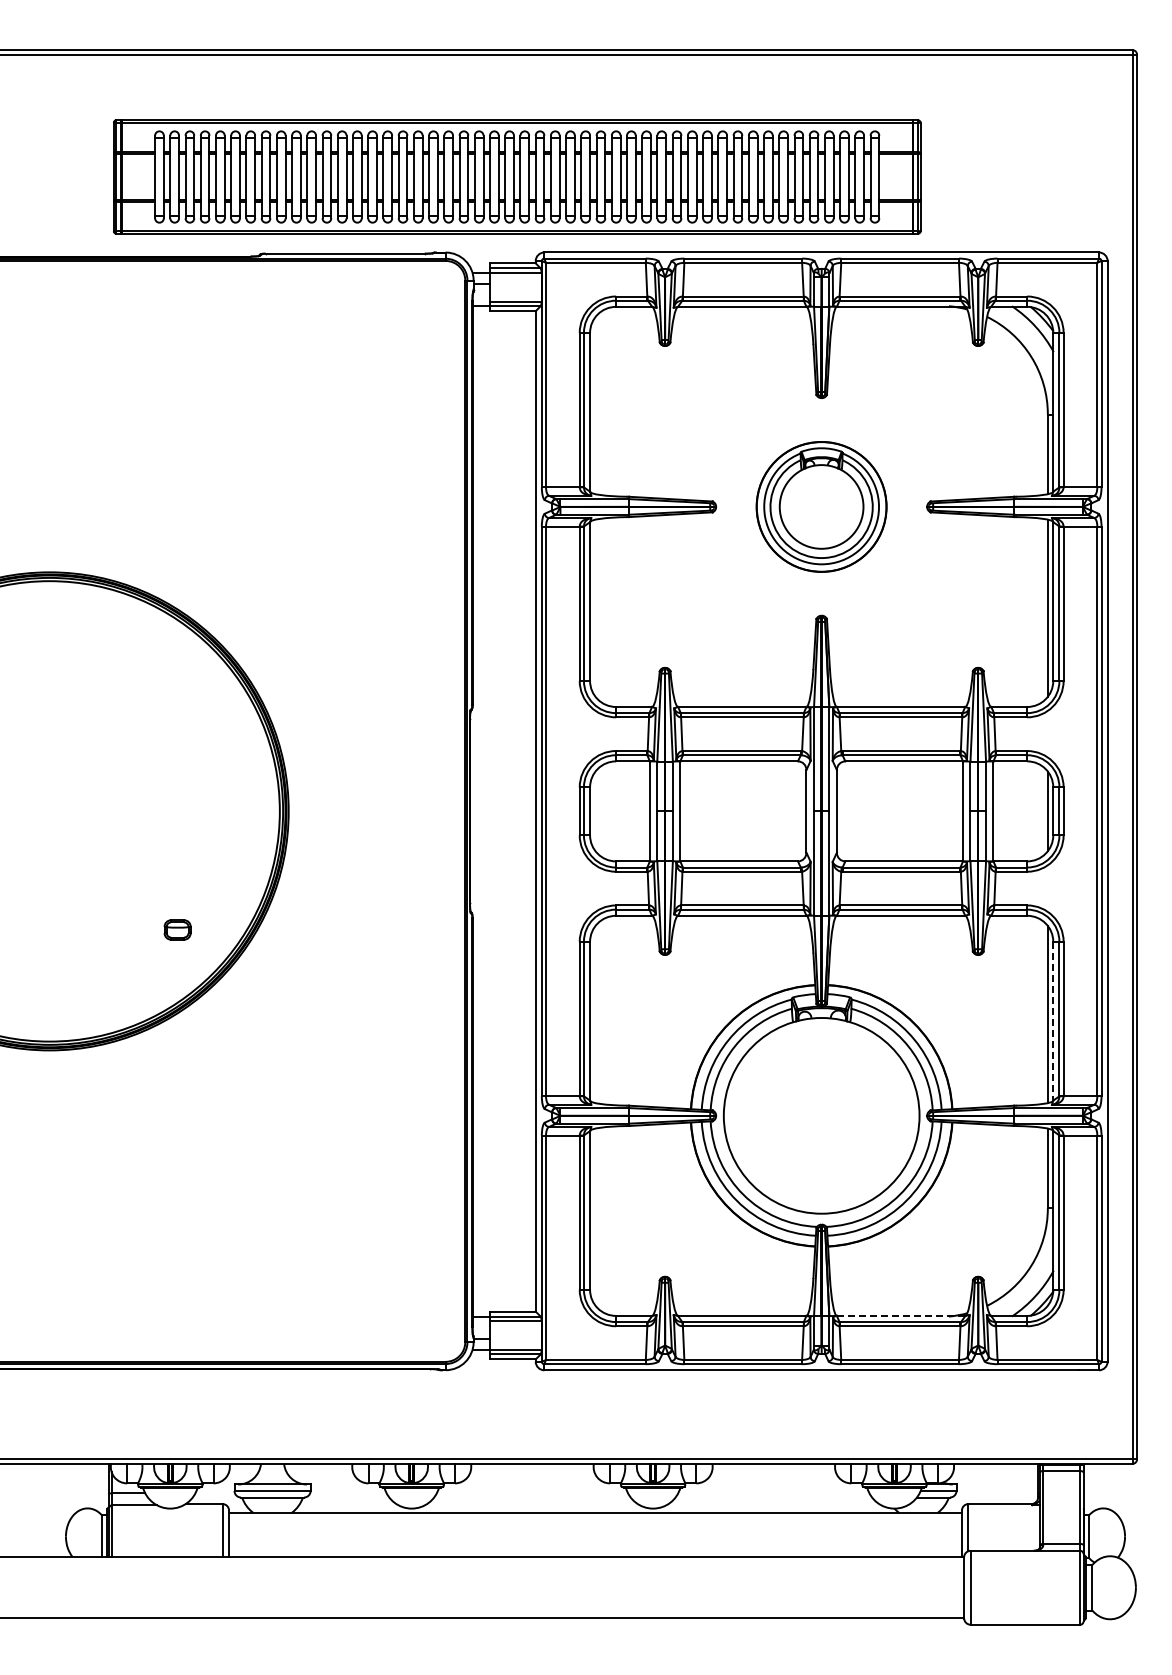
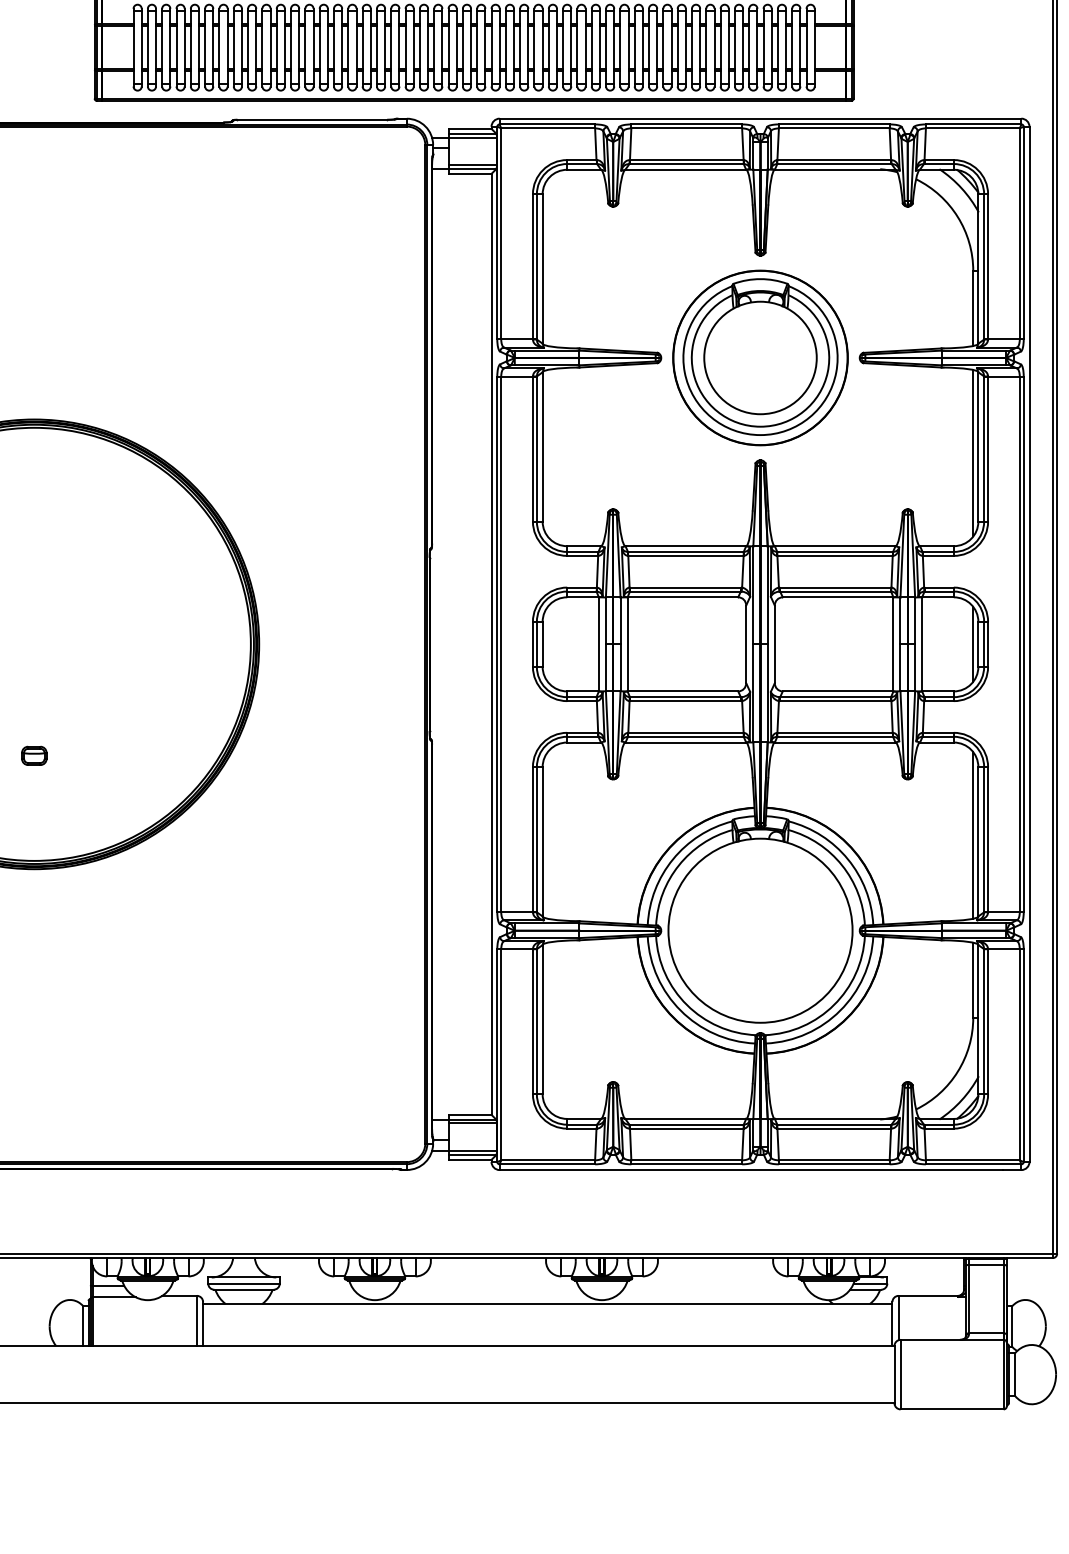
part: (821, 506) -> (760, 357), size x1.43
part: (177, 929) -> (34, 755), moved
line: (1053, 1021) -> (978, 841), dashed -> solid
line: (901, 1315) -> (835, 1118), dashed -> solid

